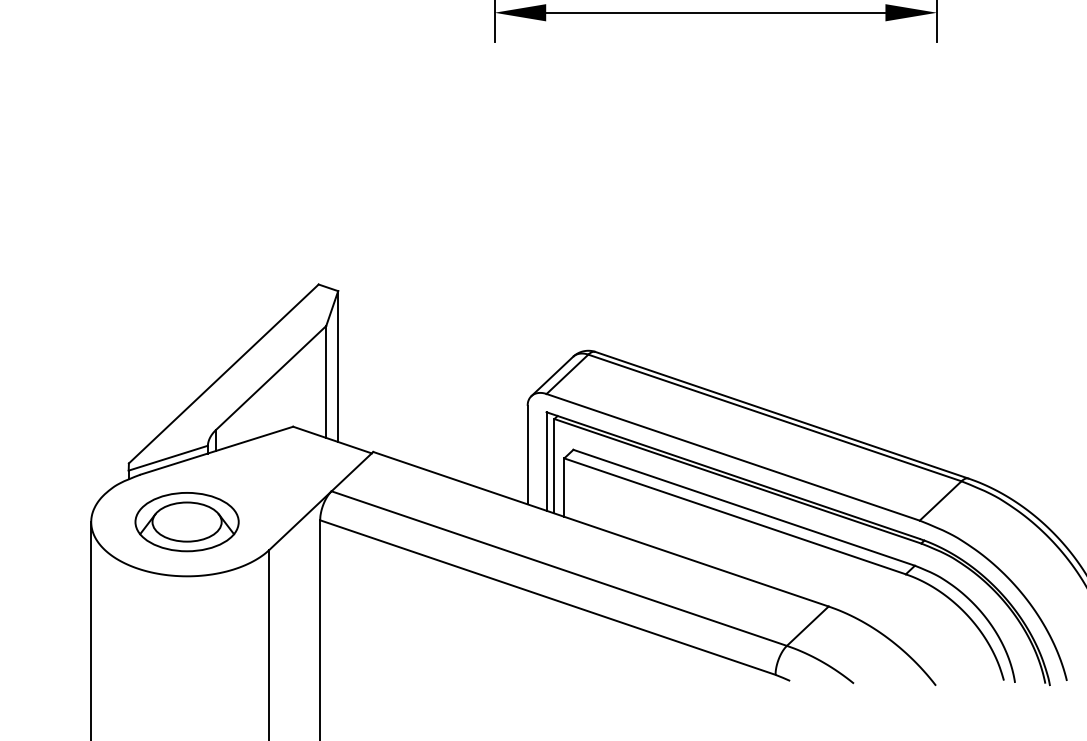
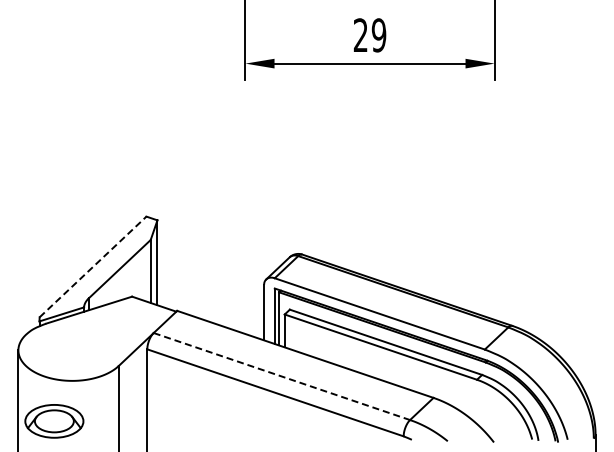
line: (224, 373) -> (93, 266), solid -> dashed
part: (187, 522) -> (54, 421), moved
line: (560, 568) -> (282, 376), solid -> dashed

